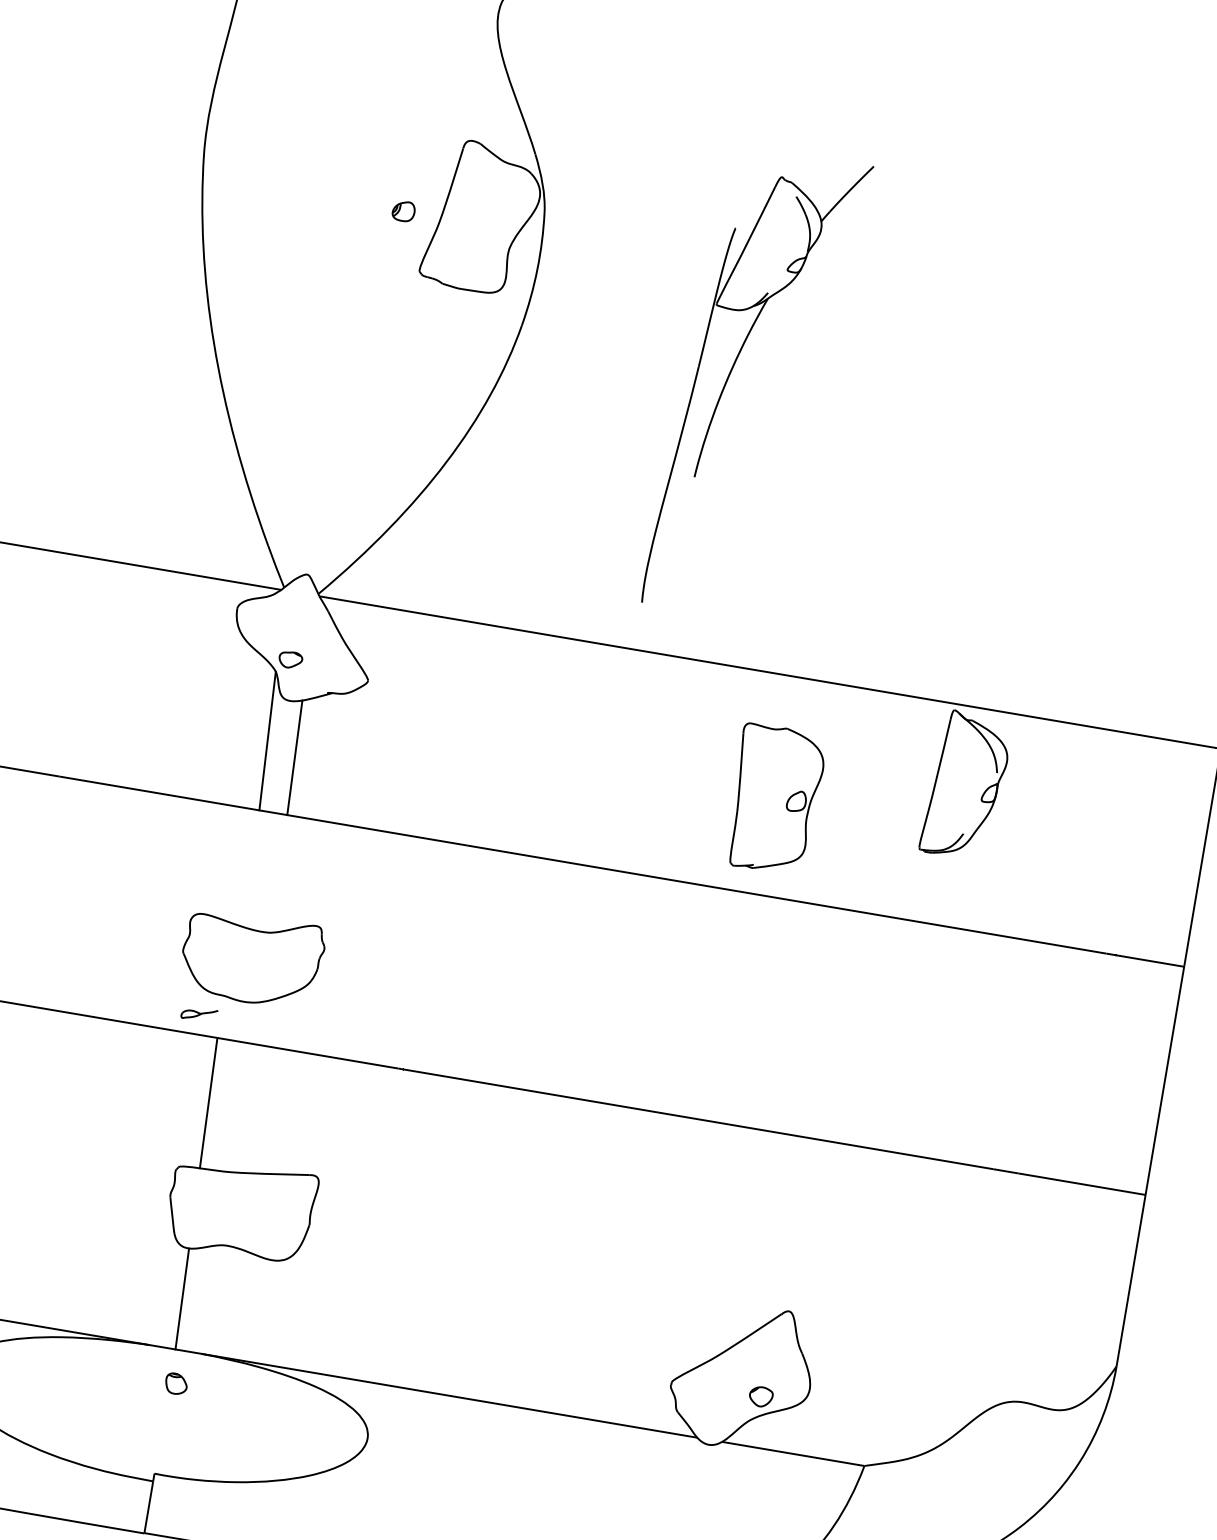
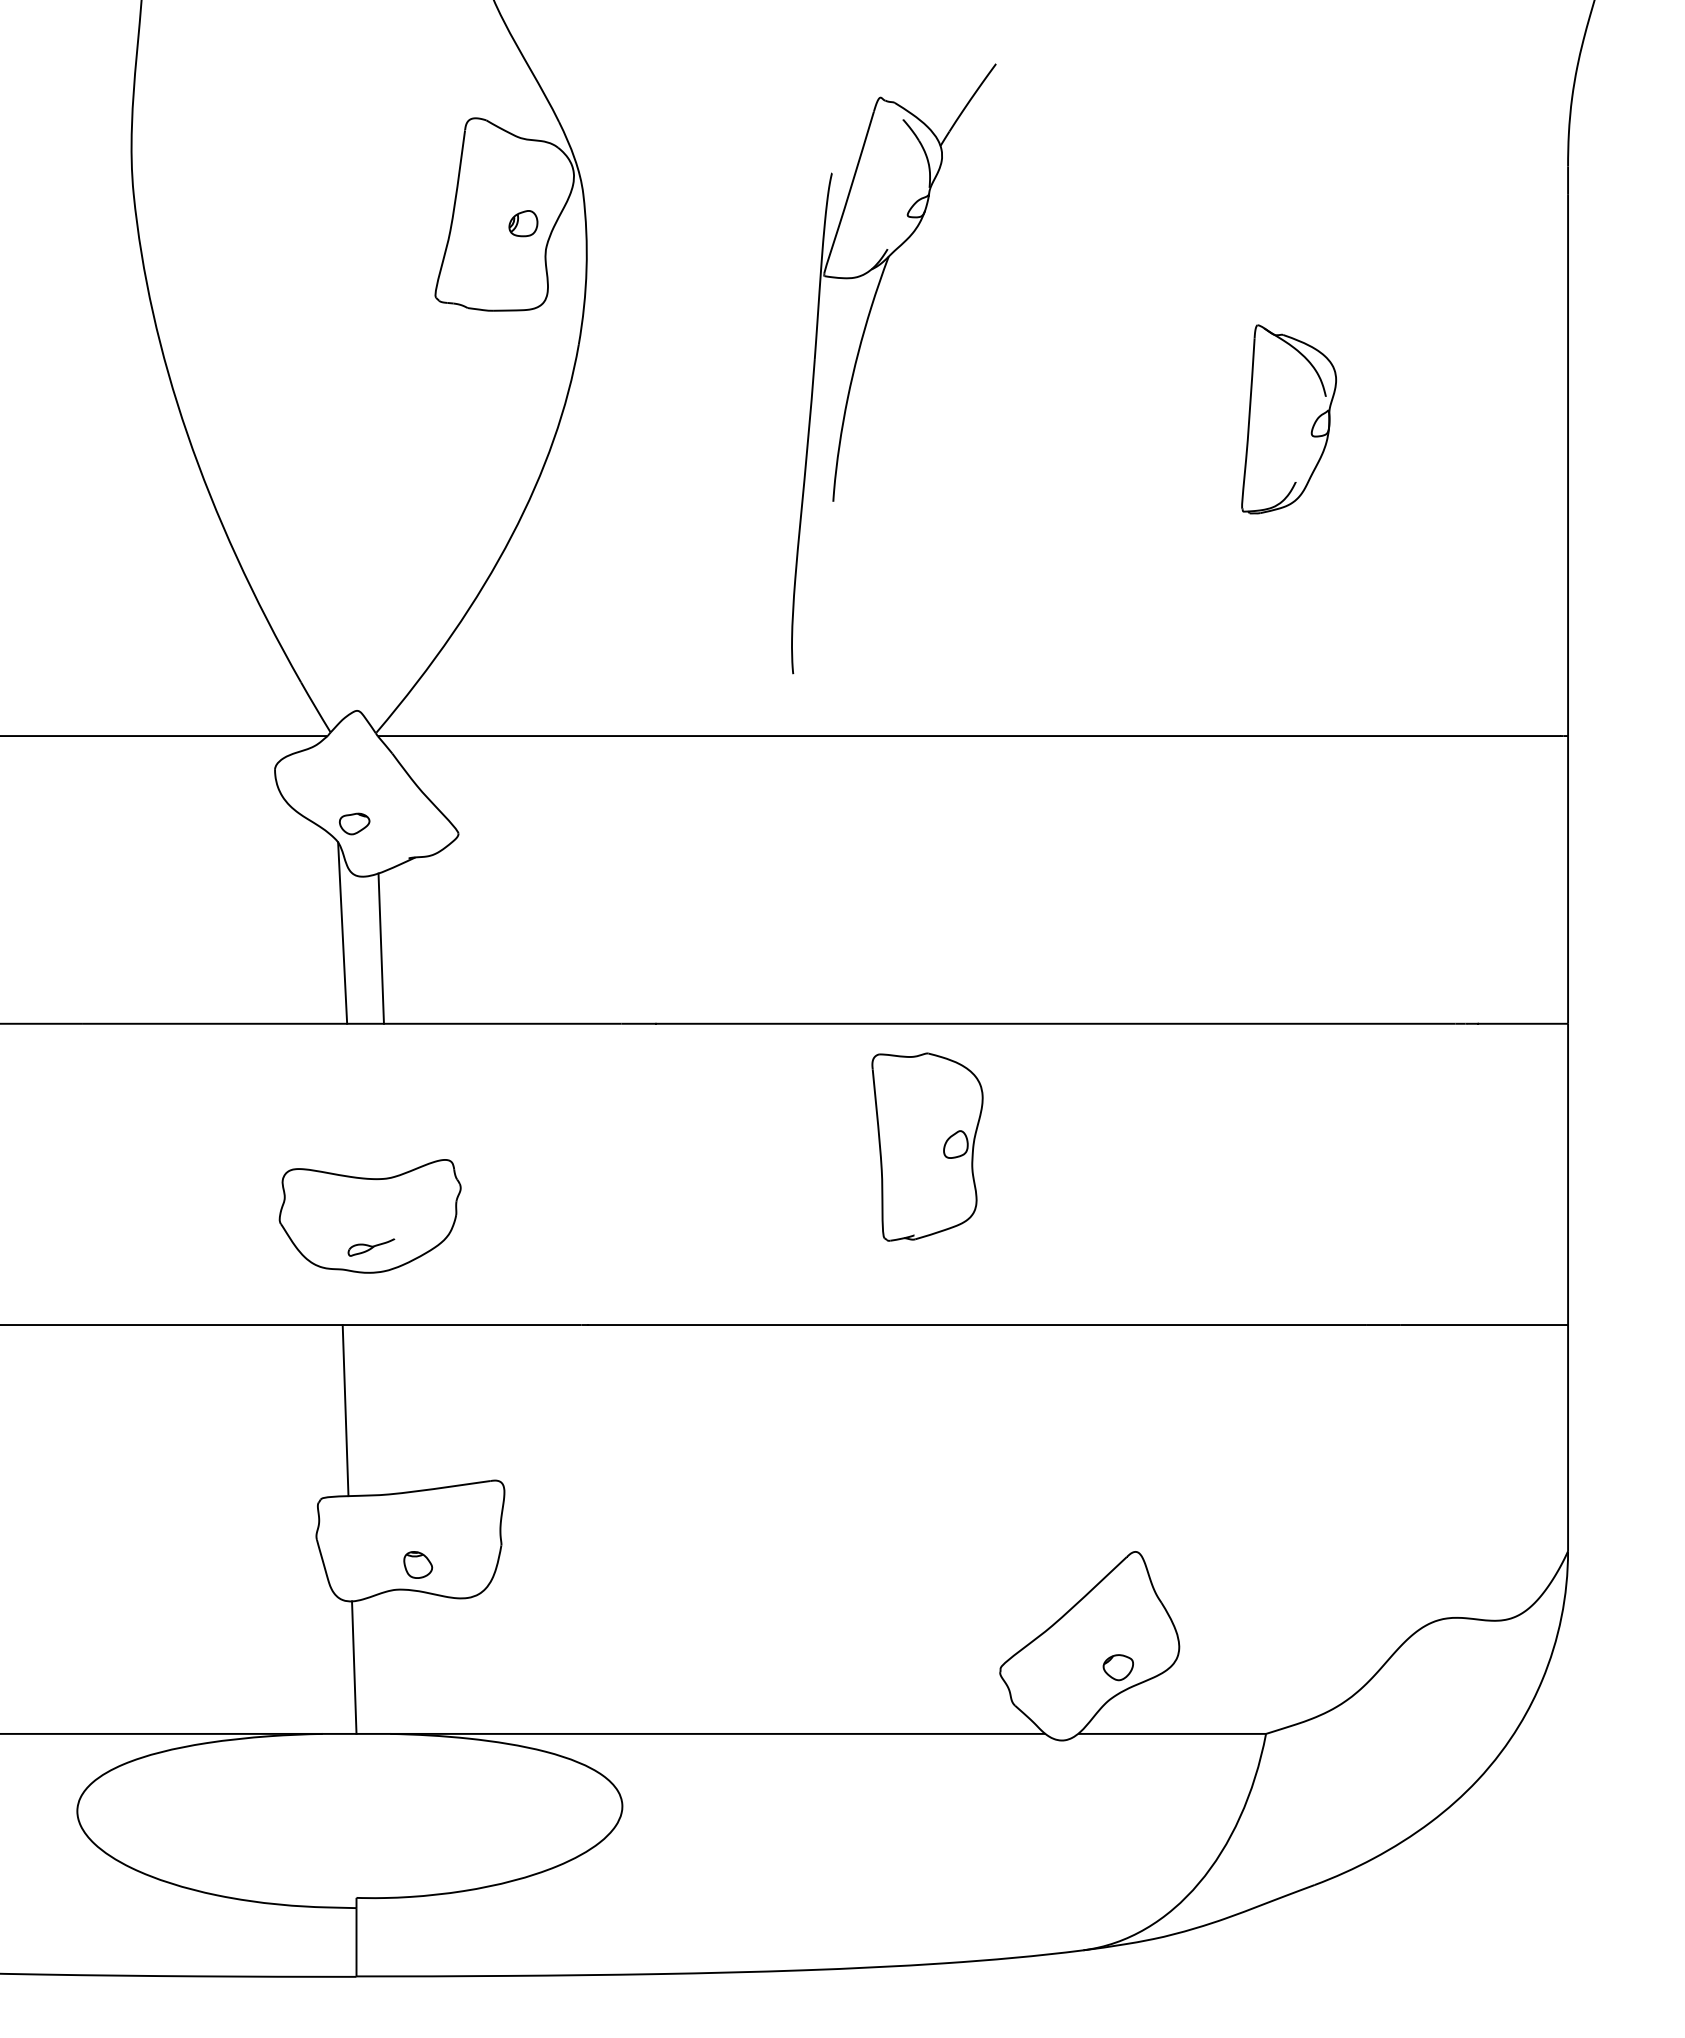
part: (403, 211) -> (523, 223), moved
part: (965, 785) -> (1288, 419), moved
part: (774, 799) -> (927, 1146), moved
part: (199, 1014) -> (371, 1247), moved
part: (176, 1383) -> (418, 1564), moved

